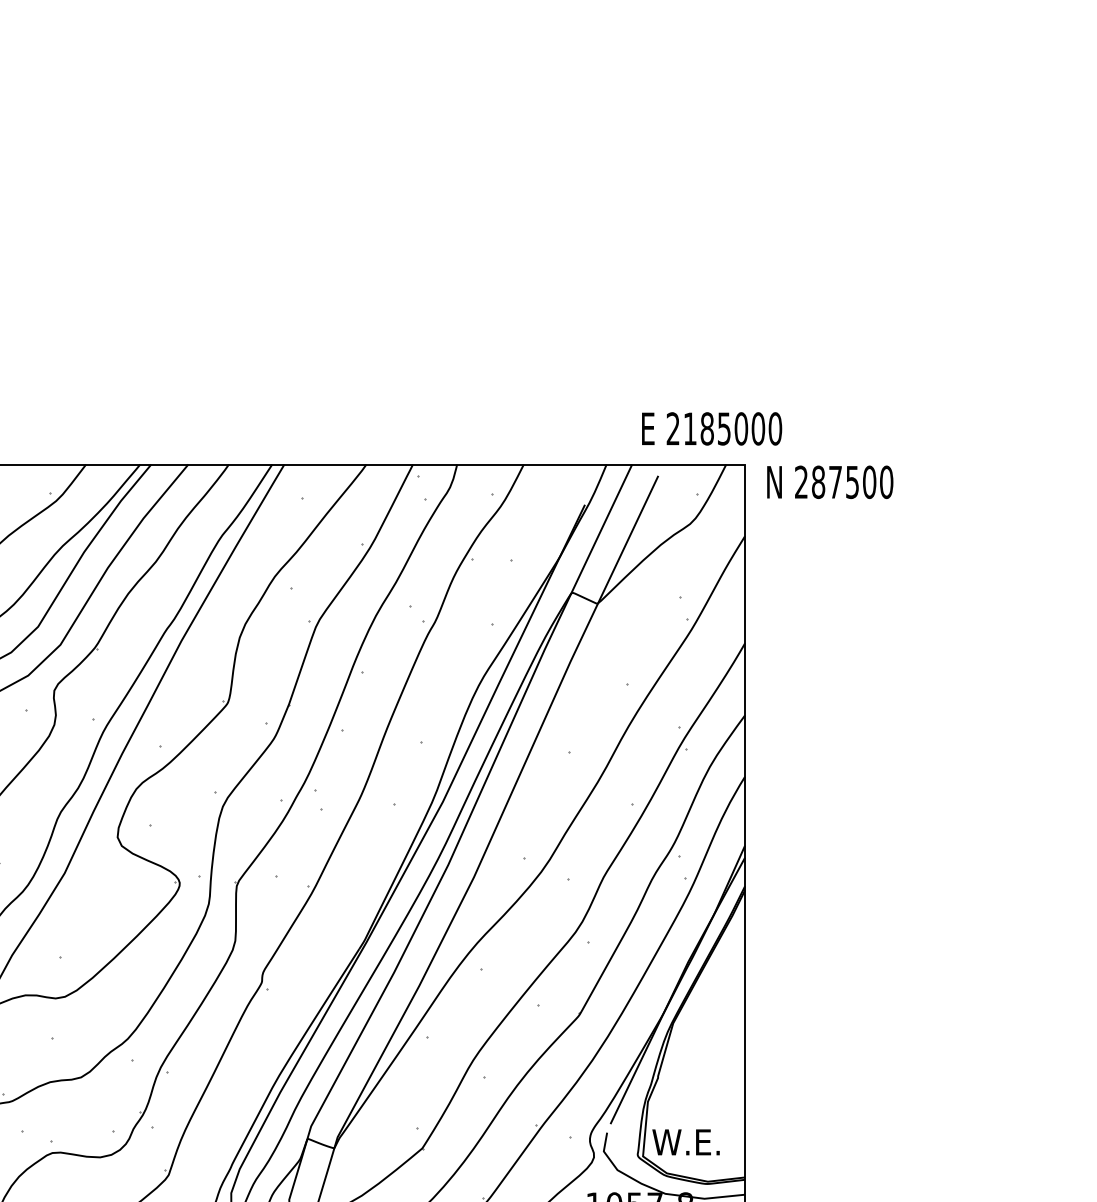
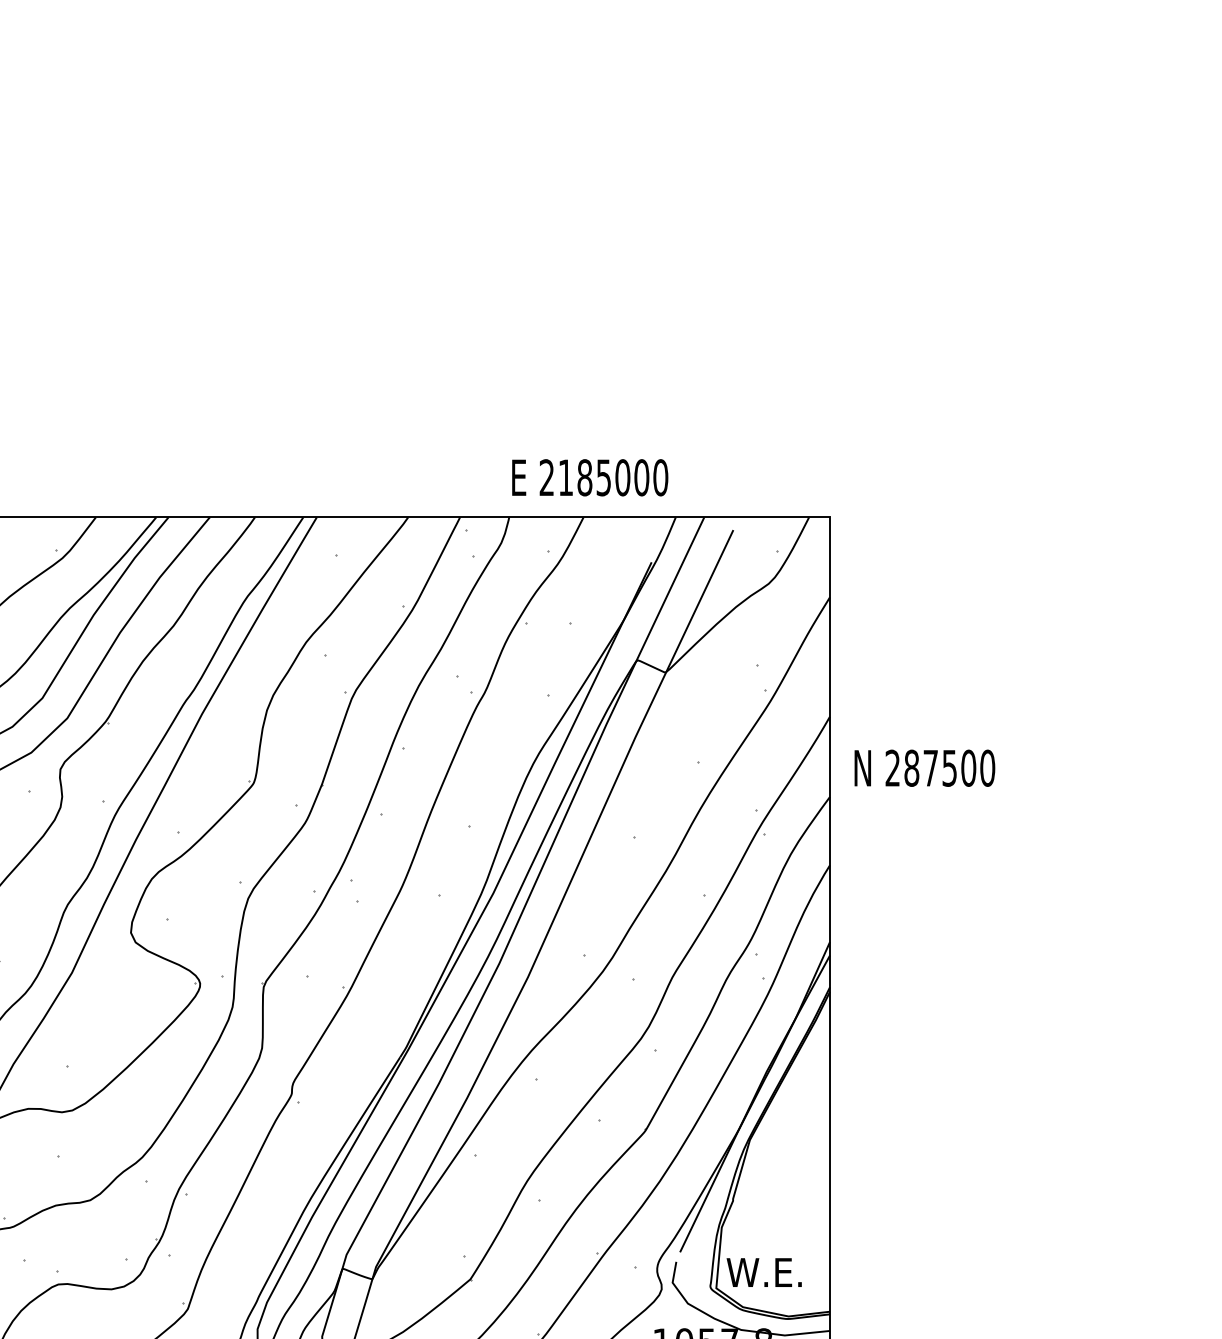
text: (712, 428) -> (590, 477), moved
text: (829, 481) -> (924, 767), moved

